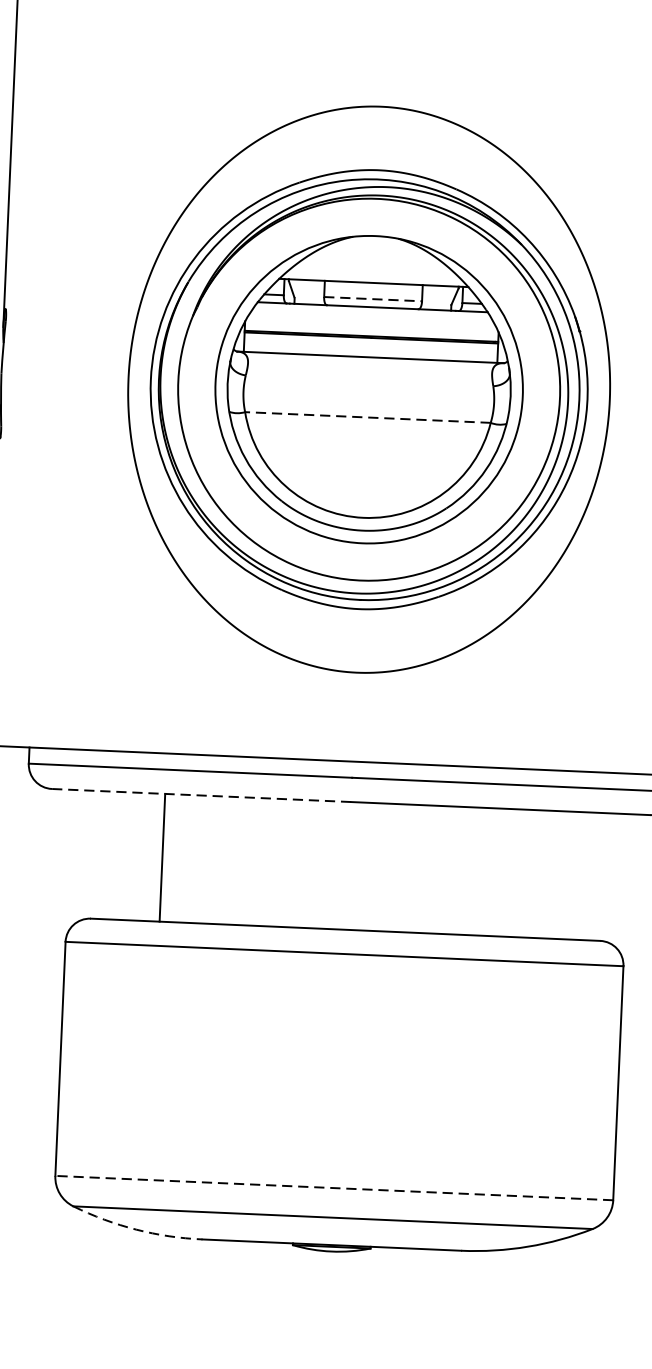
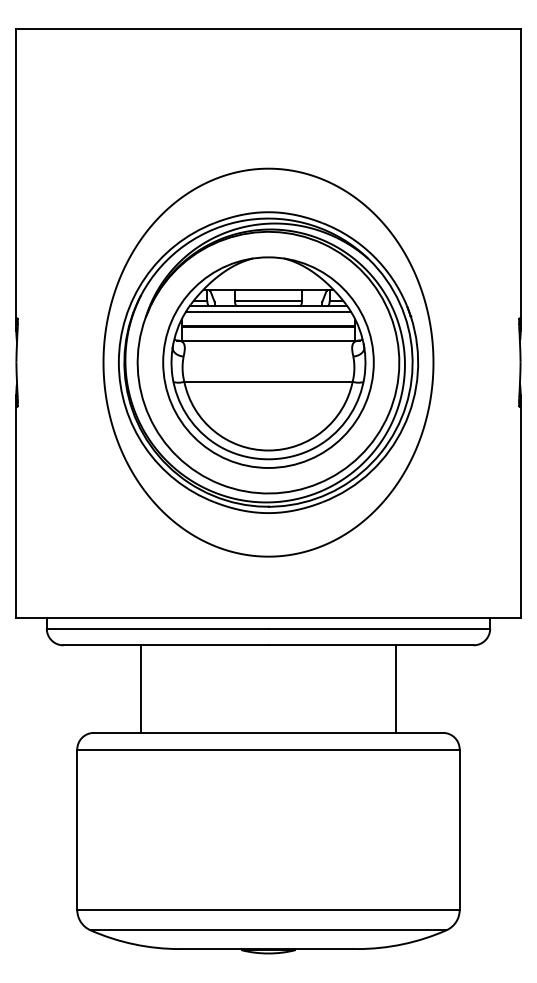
line: (373, 299) -> (268, 300), dashed -> solid
line: (372, 315) -> (268, 311), added
line: (366, 417) -> (267, 381), dashed -> solid
line: (200, 795) -> (165, 645), dashed -> solid
line: (533, 873) -> (395, 688), added
line: (334, 1188) -> (268, 910), dashed -> solid
arc: (136, 1229) -> (134, 944), dashed -> solid

